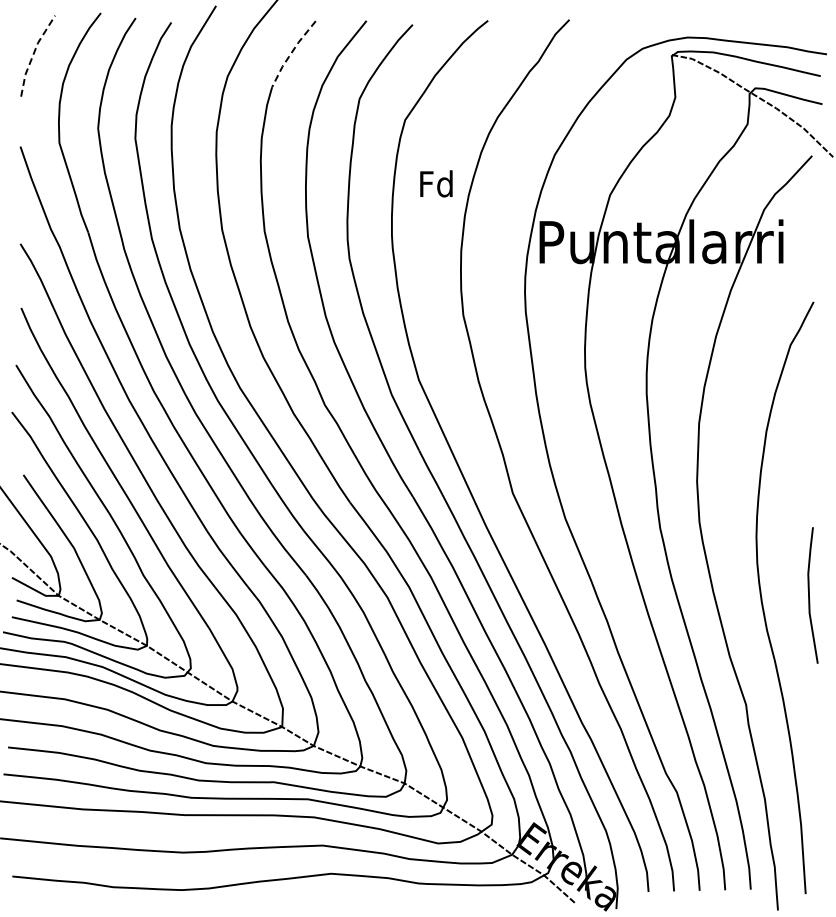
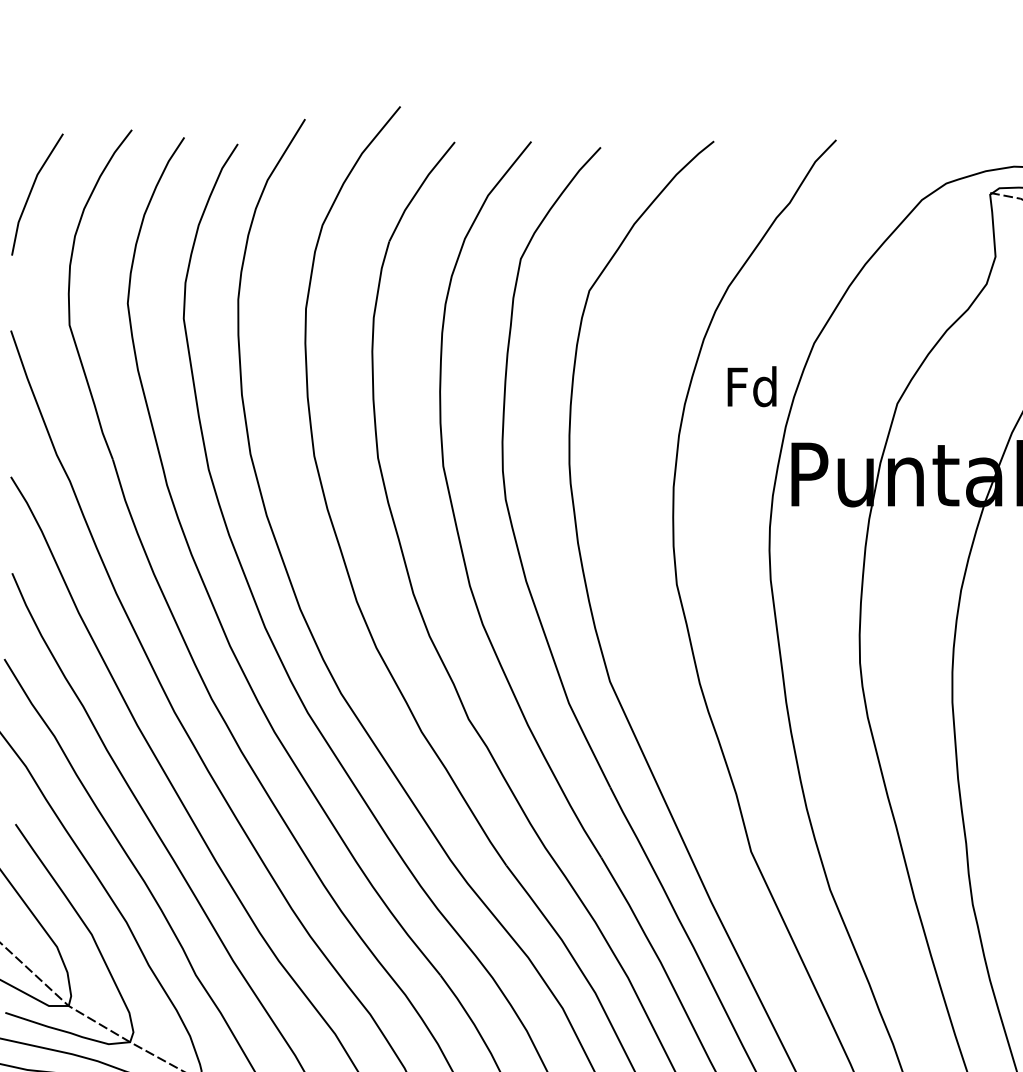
line: (33, 53) -> (30, 190), dashed -> solid
line: (291, 53) -> (418, 190), dashed -> solid
text: (436, 183) -> (752, 386), moved

